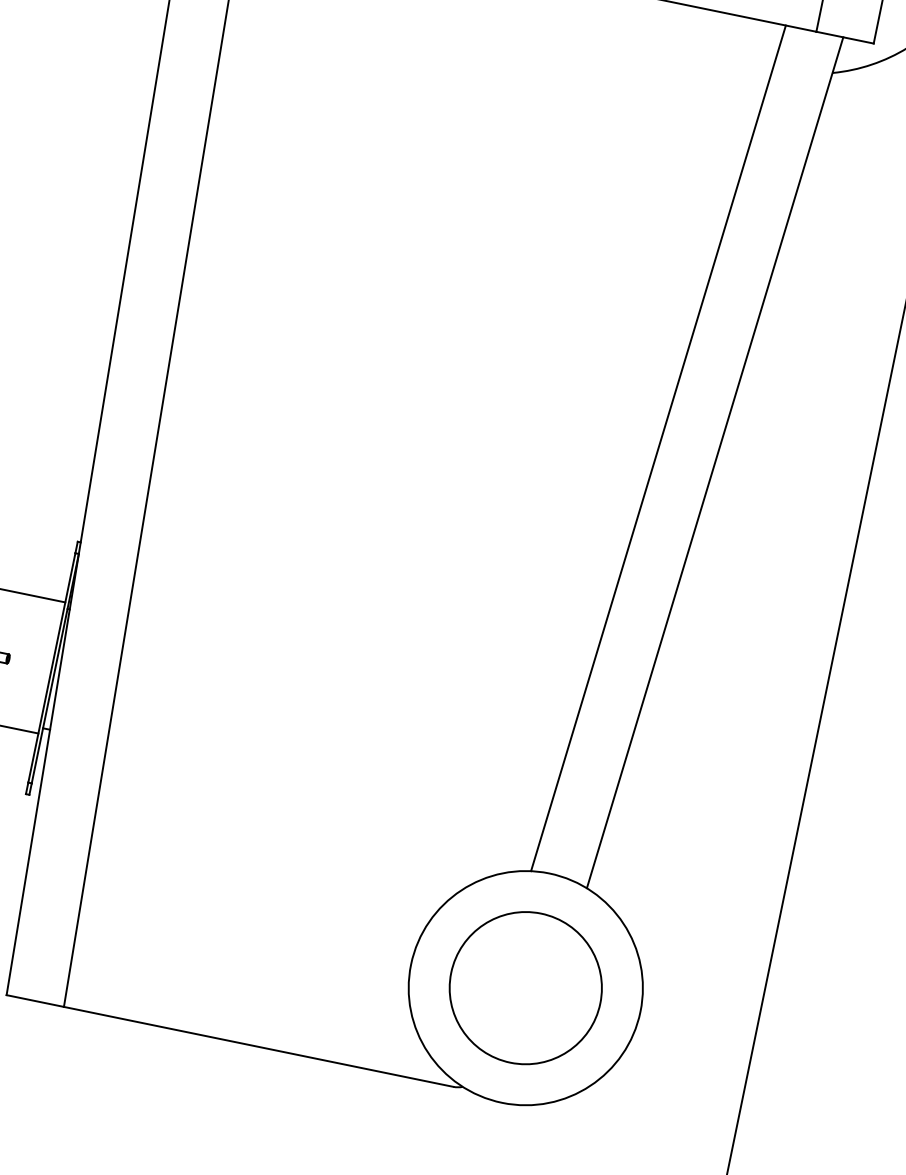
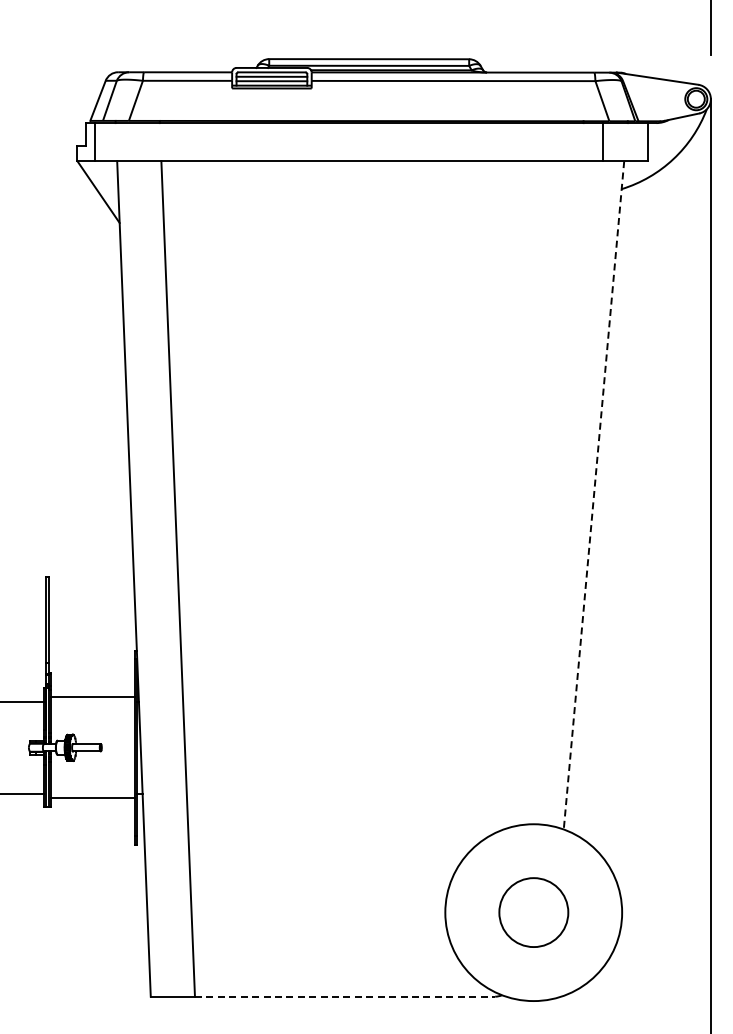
line: (657, 448) -> (549, 493), removed
line: (715, 463) -> (594, 495), solid -> dashed
circle: (525, 987) -> (533, 912), size x0.6
line: (259, 1046) -> (345, 996), solid -> dashed

